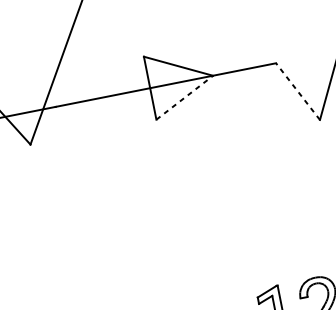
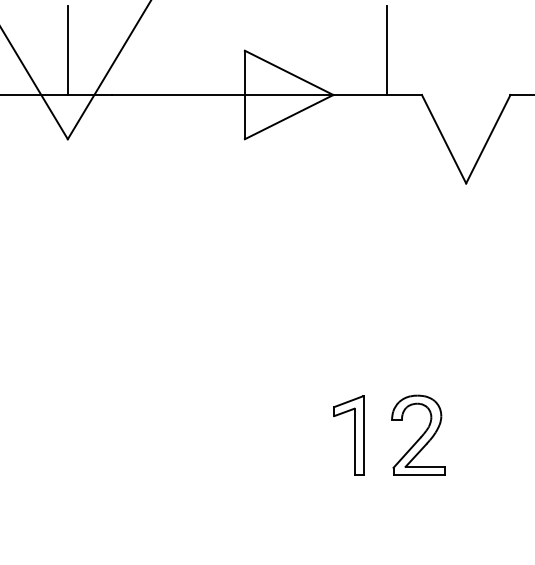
line: (244, 36) -> (386, 50), added
line: (17, 81) -> (67, 50), added
line: (297, 91) -> (443, 138), dashed -> solid
line: (184, 97) -> (289, 116), dashed -> solid

